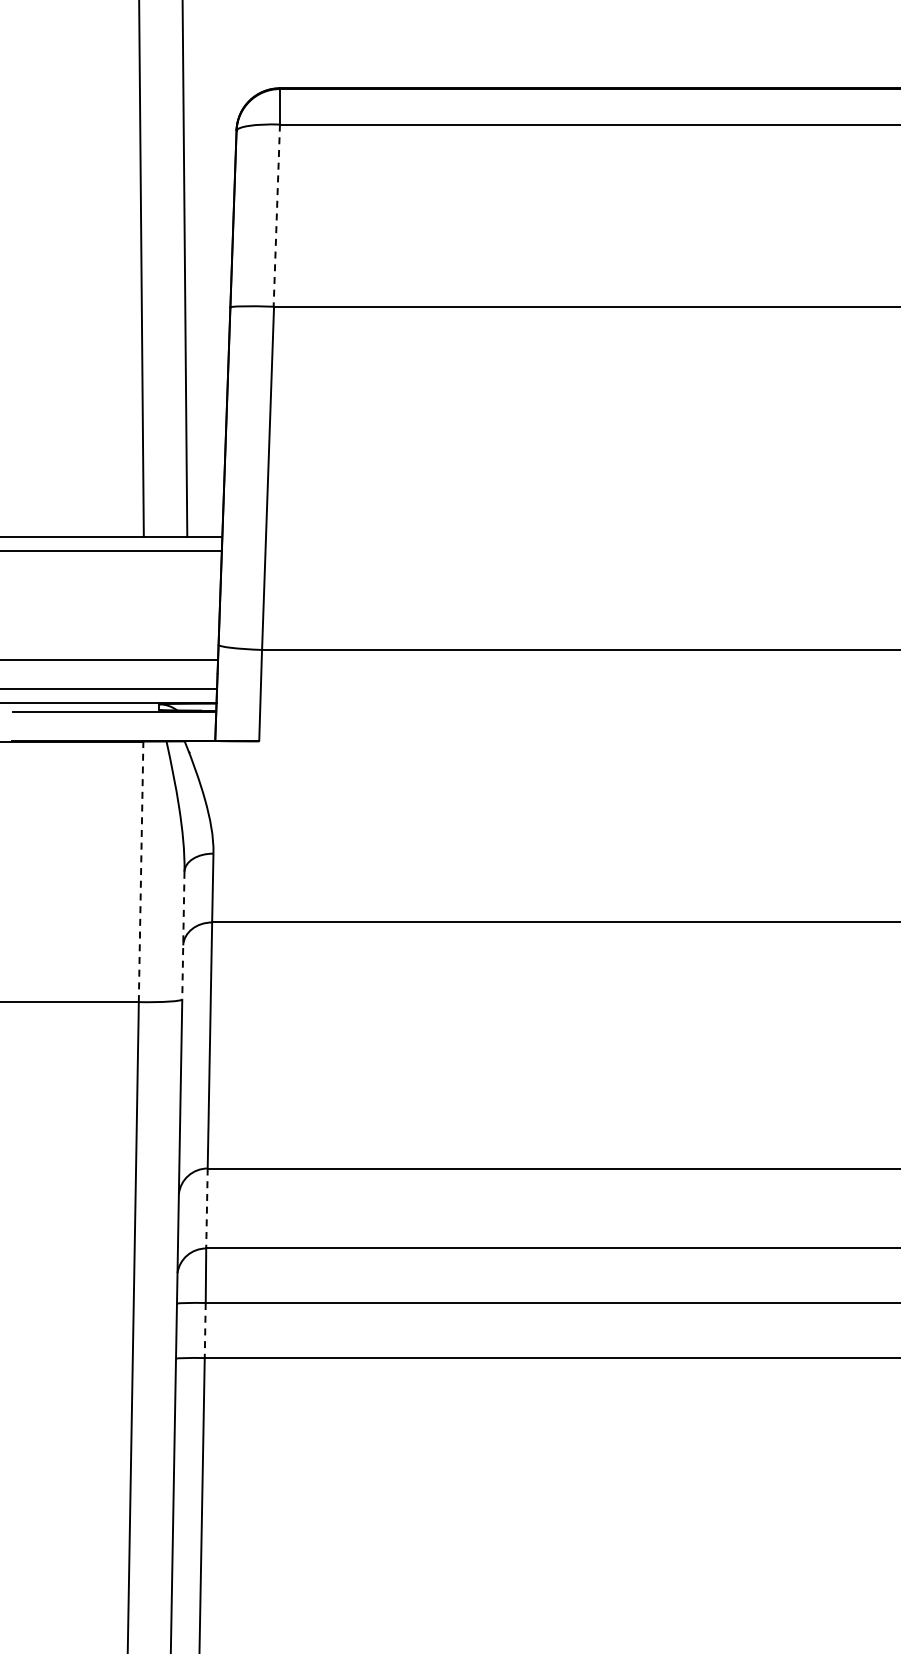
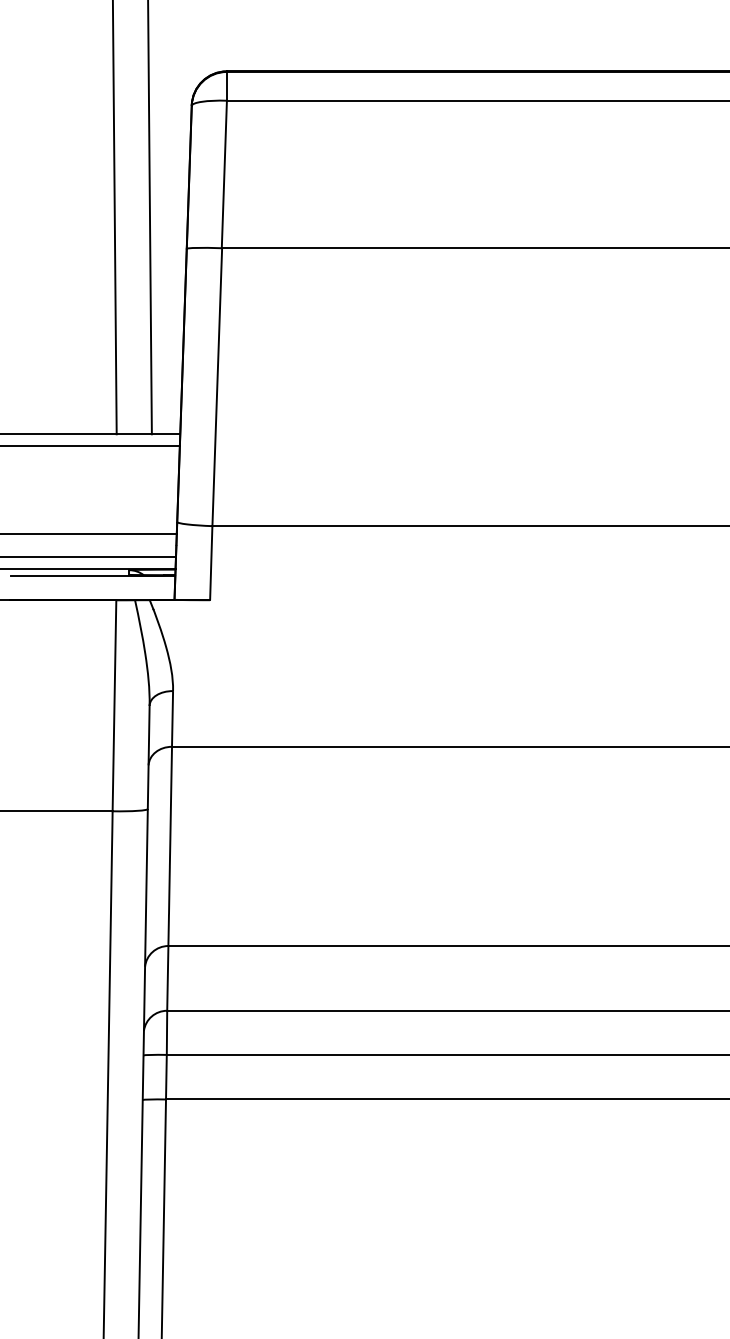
line: (276, 216) -> (224, 175), dashed -> solid
line: (141, 871) -> (114, 705), dashed -> solid
line: (183, 935) -> (148, 757), dashed -> solid
line: (206, 1208) -> (167, 978), dashed -> solid
line: (205, 1331) -> (166, 1077), dashed -> solid

